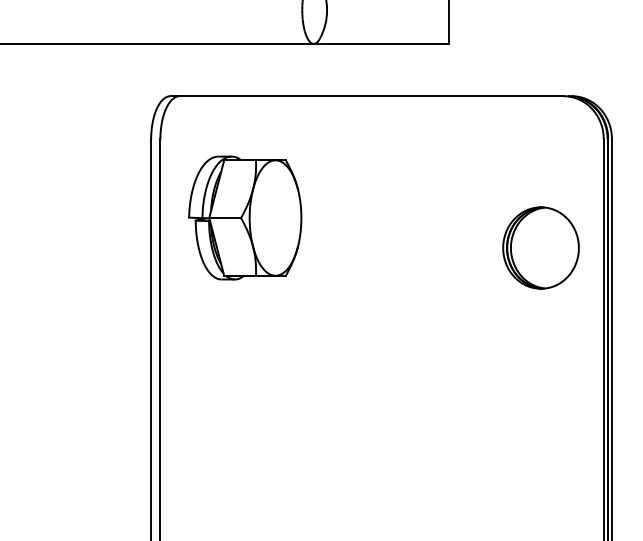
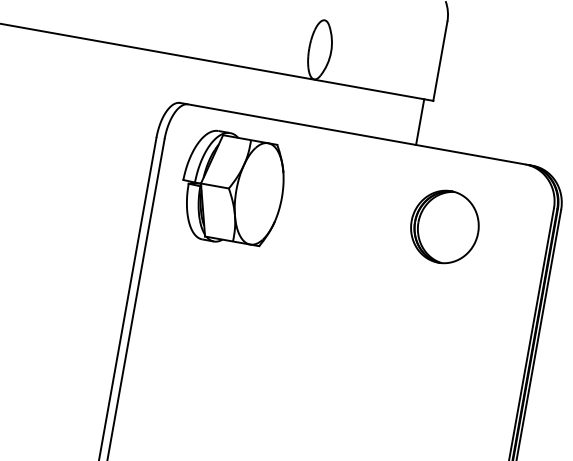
line: (439, 70) -> (420, 122), added
part: (245, 217) -> (232, 188), moved
part: (540, 247) -> (444, 226), moved

